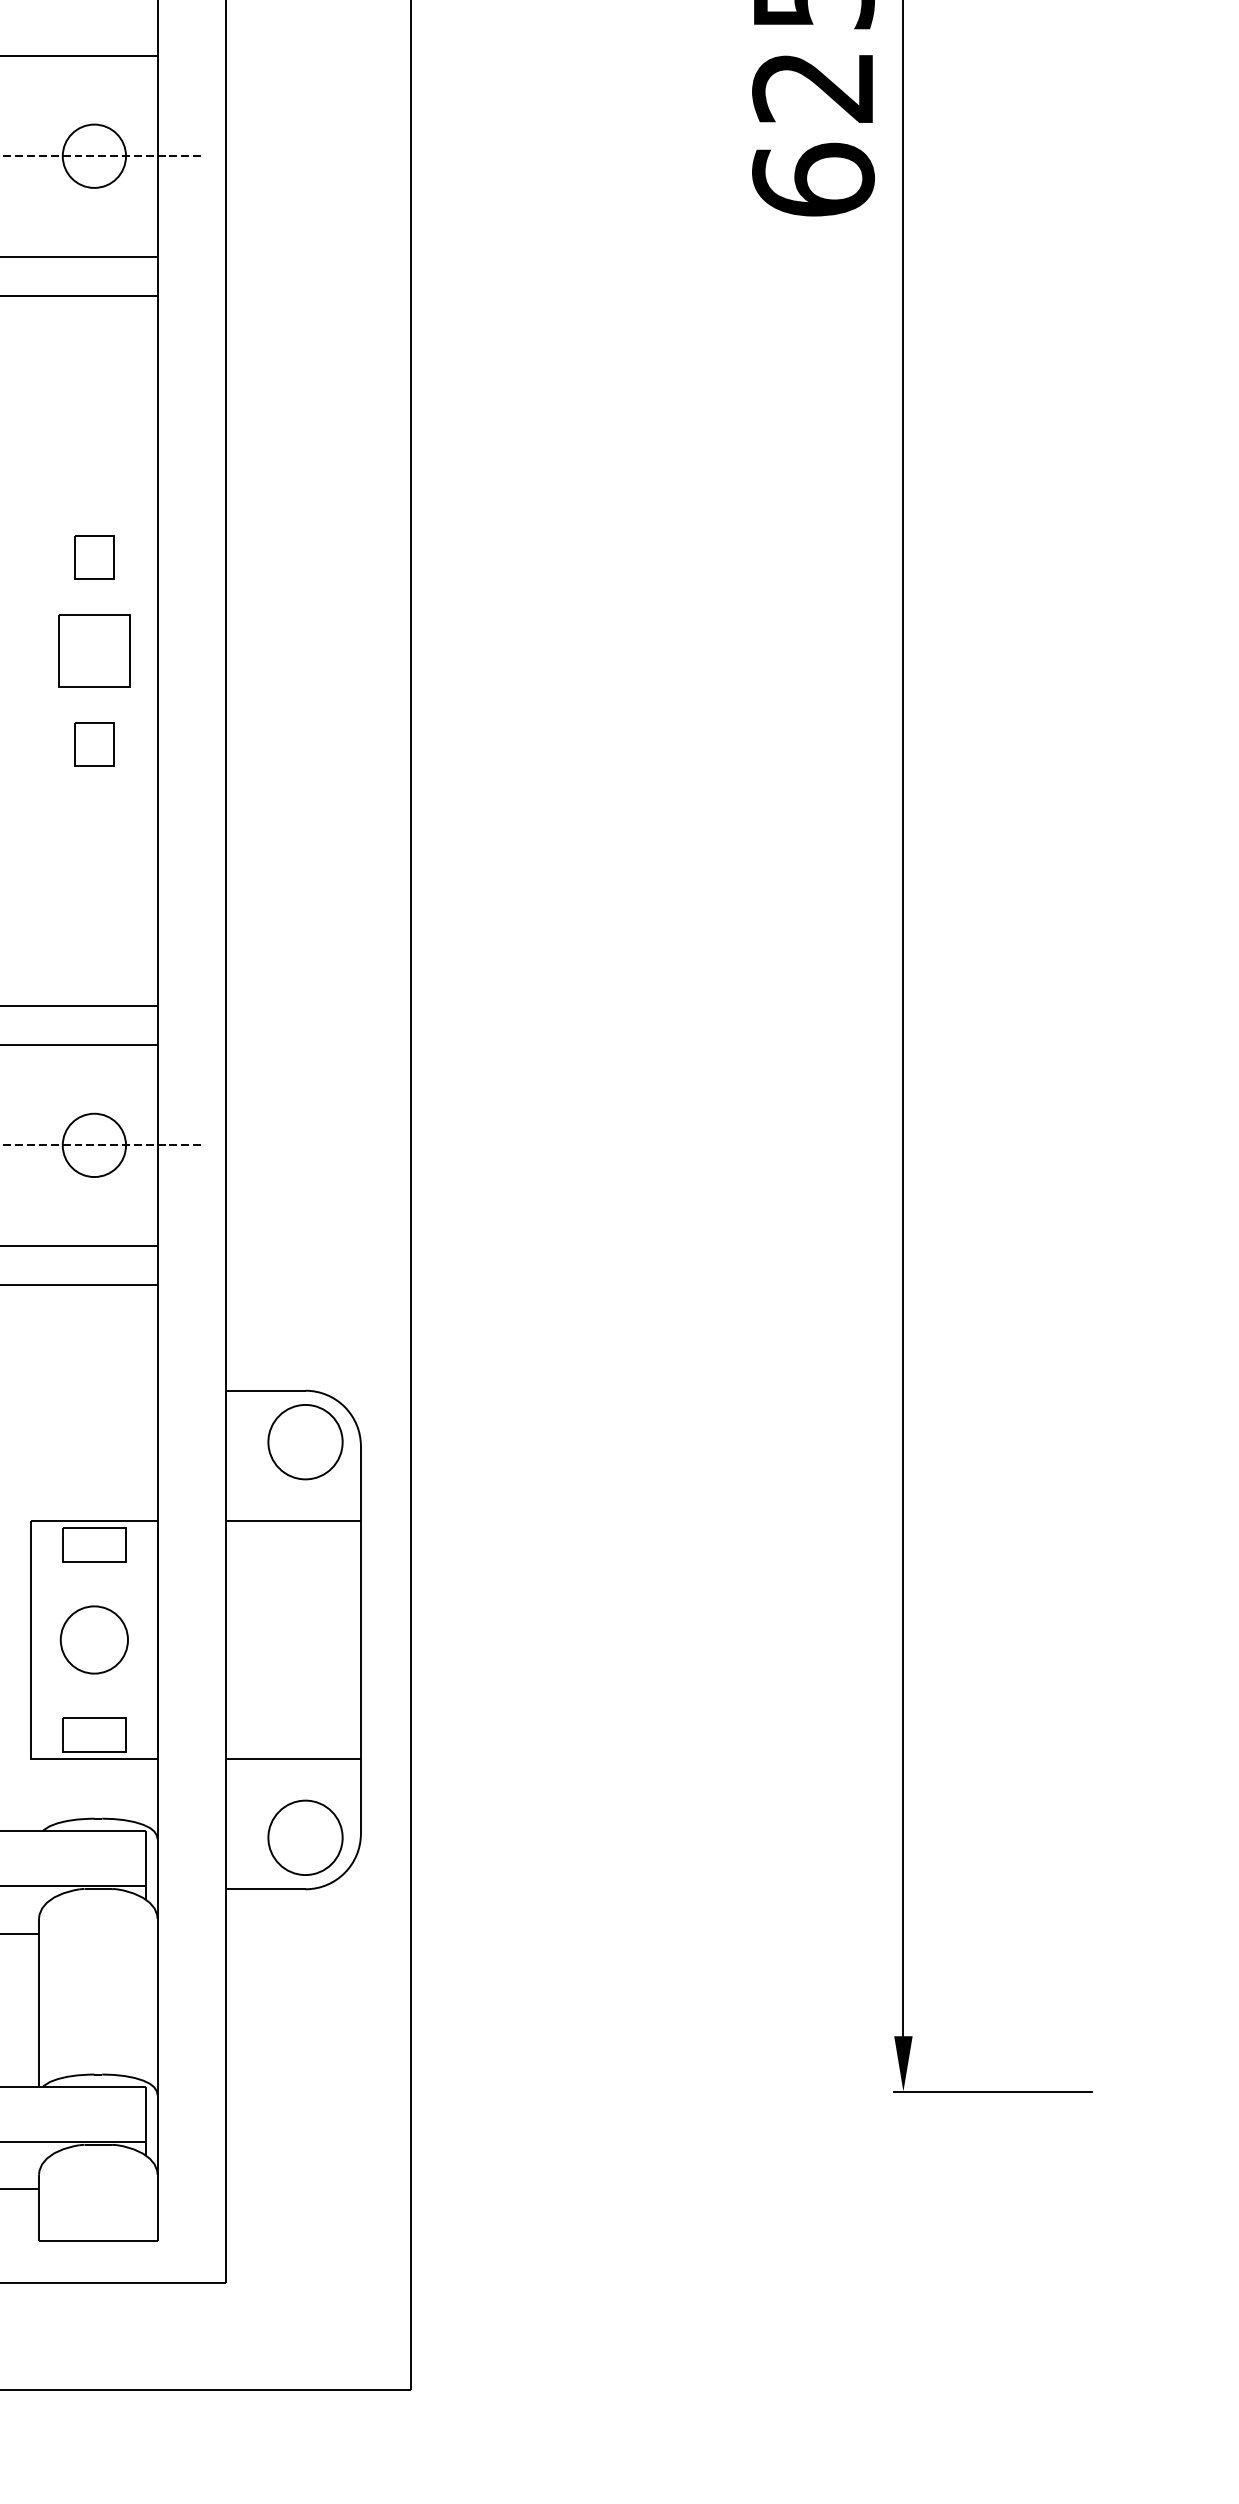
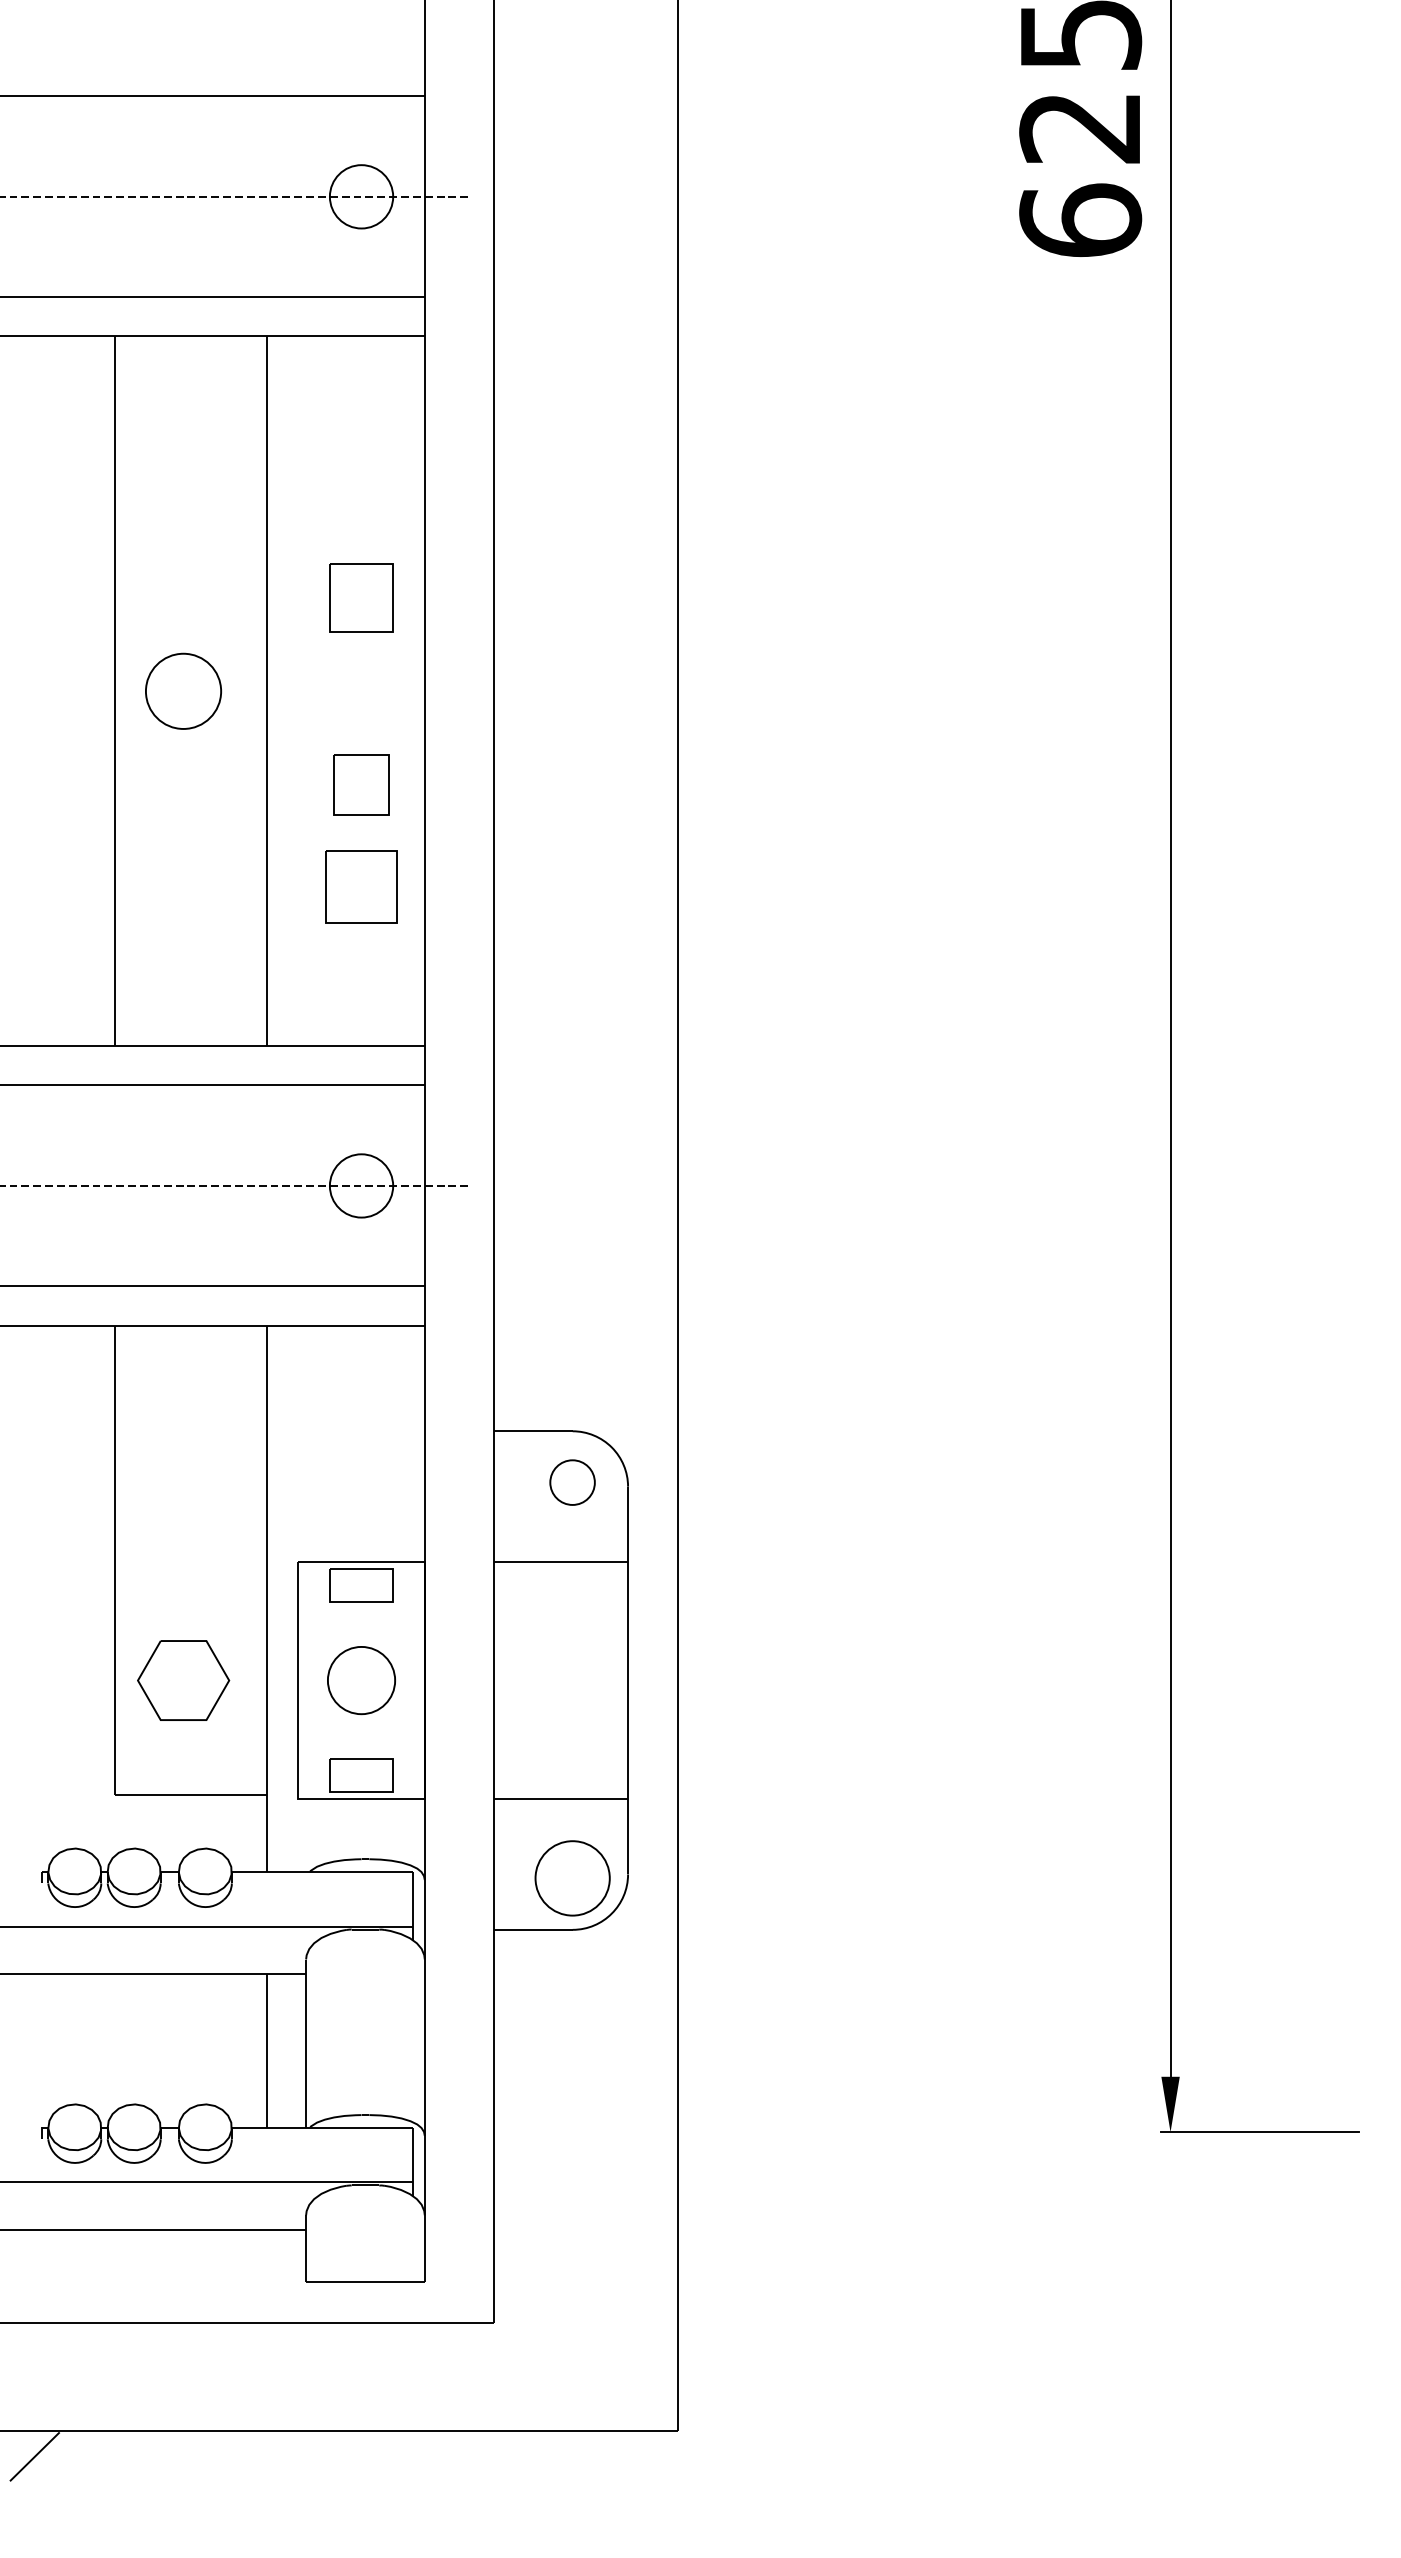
part: (94, 556) -> (361, 597), size x1.6
part: (94, 649) -> (361, 886), moved
part: (94, 743) -> (361, 784), size x1.4
part: (305, 1441) -> (572, 1482), size x0.6

